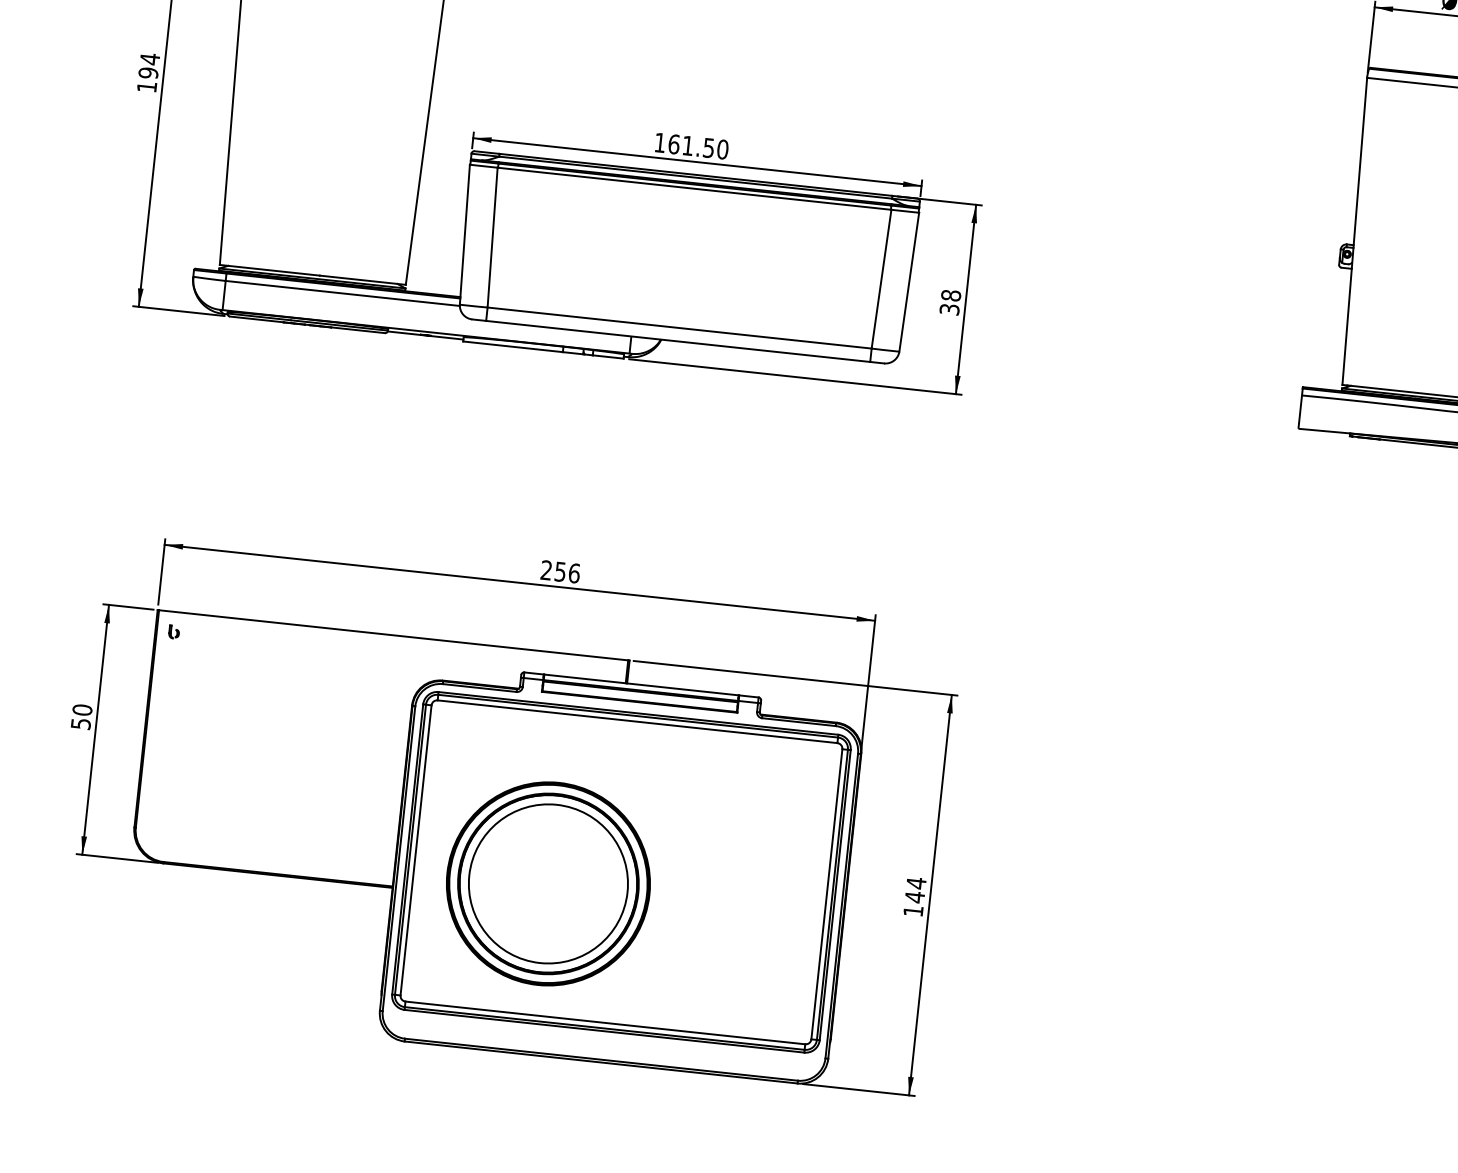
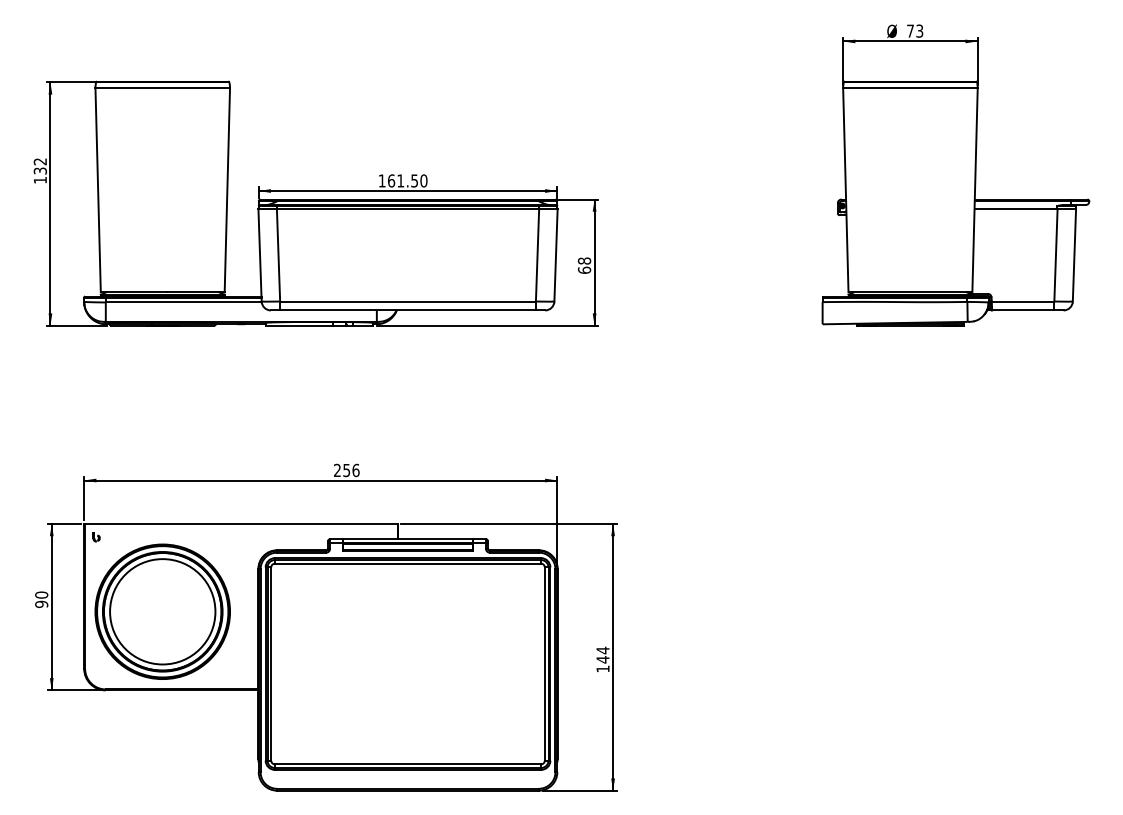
text: (147, 66) -> (39, 166), 194 -> 132
text: (949, 308) -> (584, 269), 38 -> 68
text: (80, 724) -> (41, 604), 50 -> 90
part: (548, 883) -> (162, 611), moved

